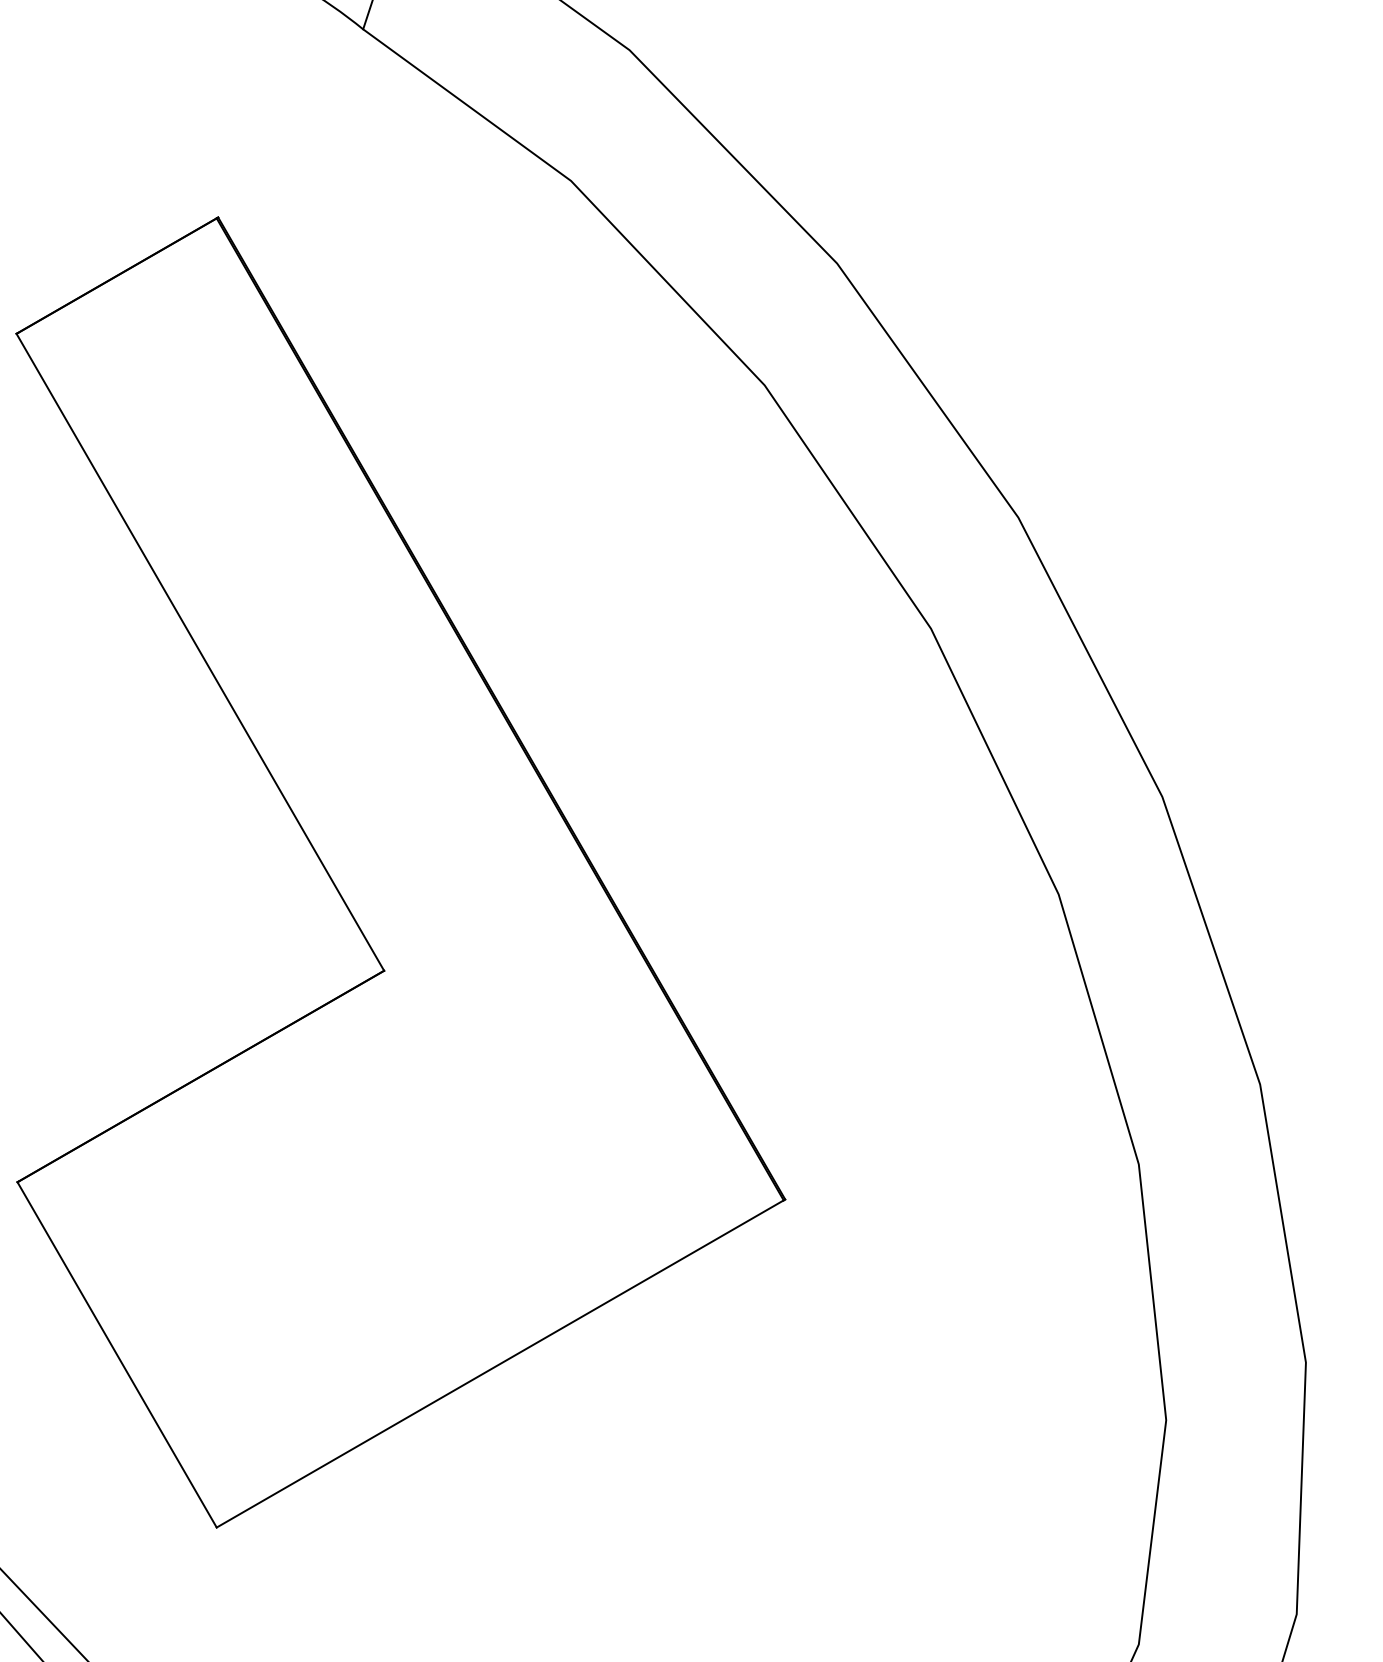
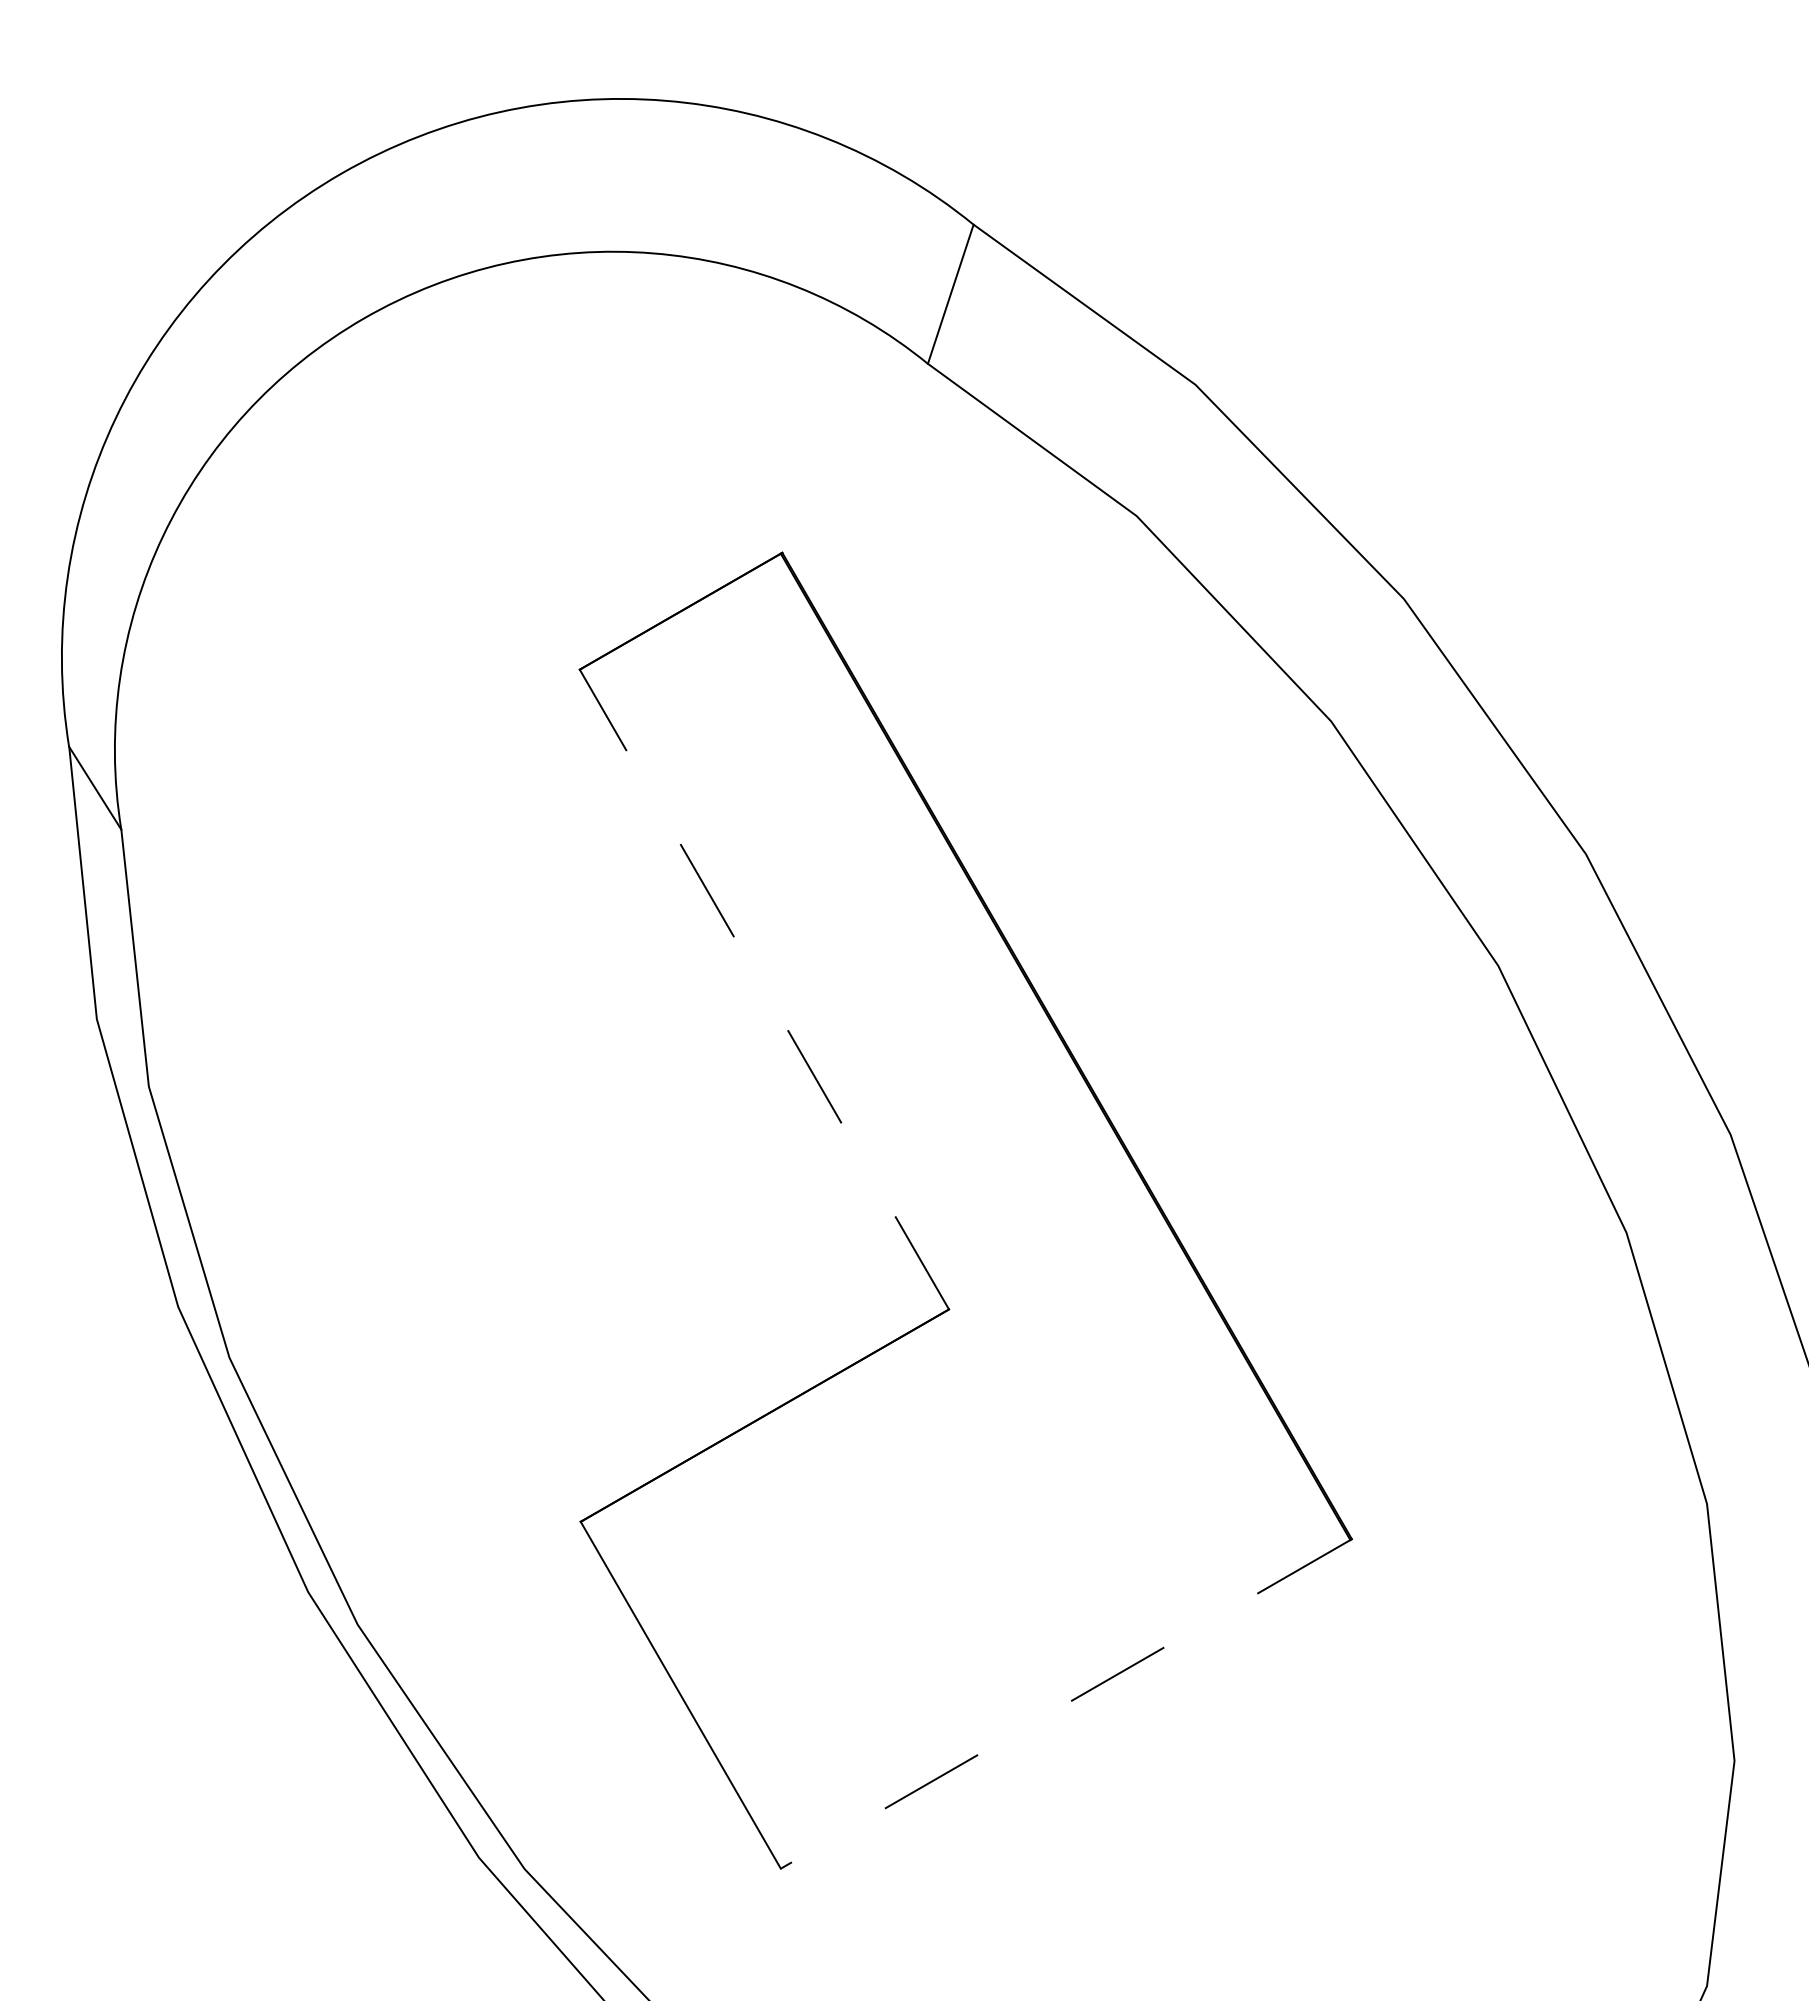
line: (200, 652) -> (764, 989), solid -> dashed
line: (500, 1364) -> (1065, 1704), solid -> dashed

